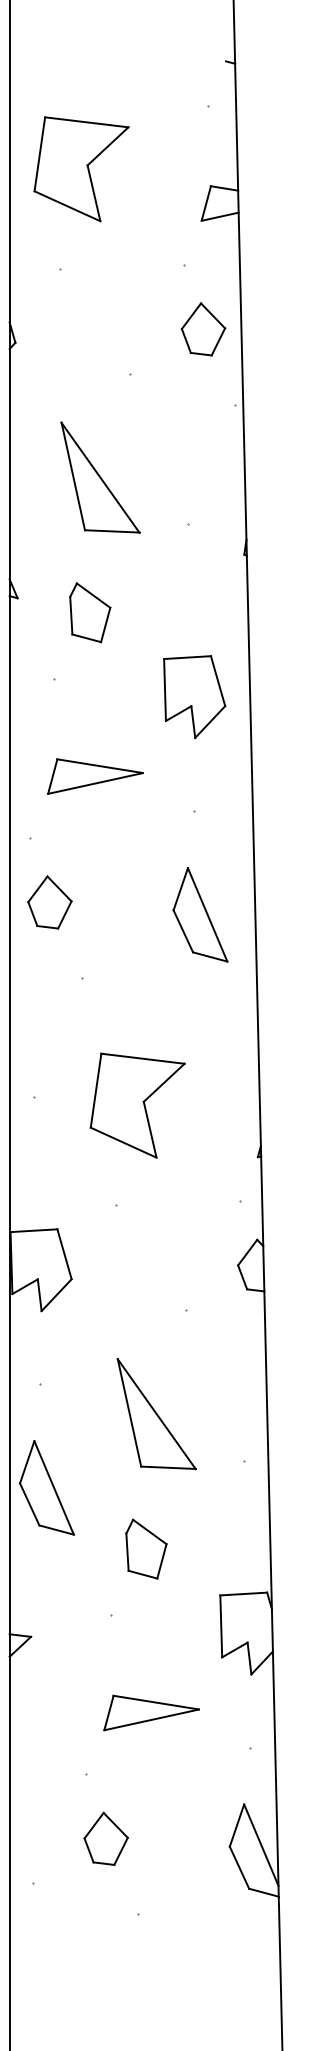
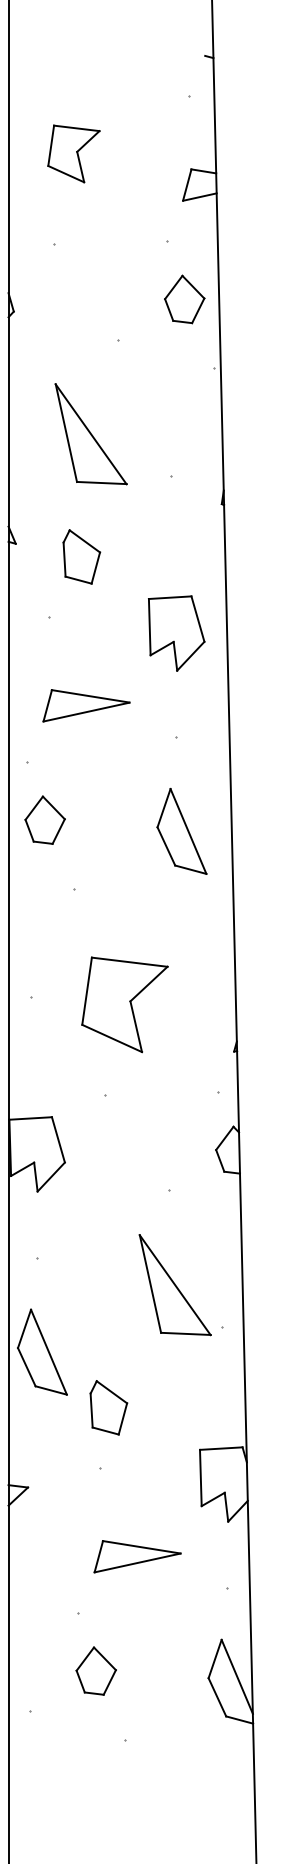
part: (81, 168) -> (73, 153), size x0.6
part: (155, 1414) -> (174, 1285), moved
part: (146, 1548) -> (108, 1407), moved

